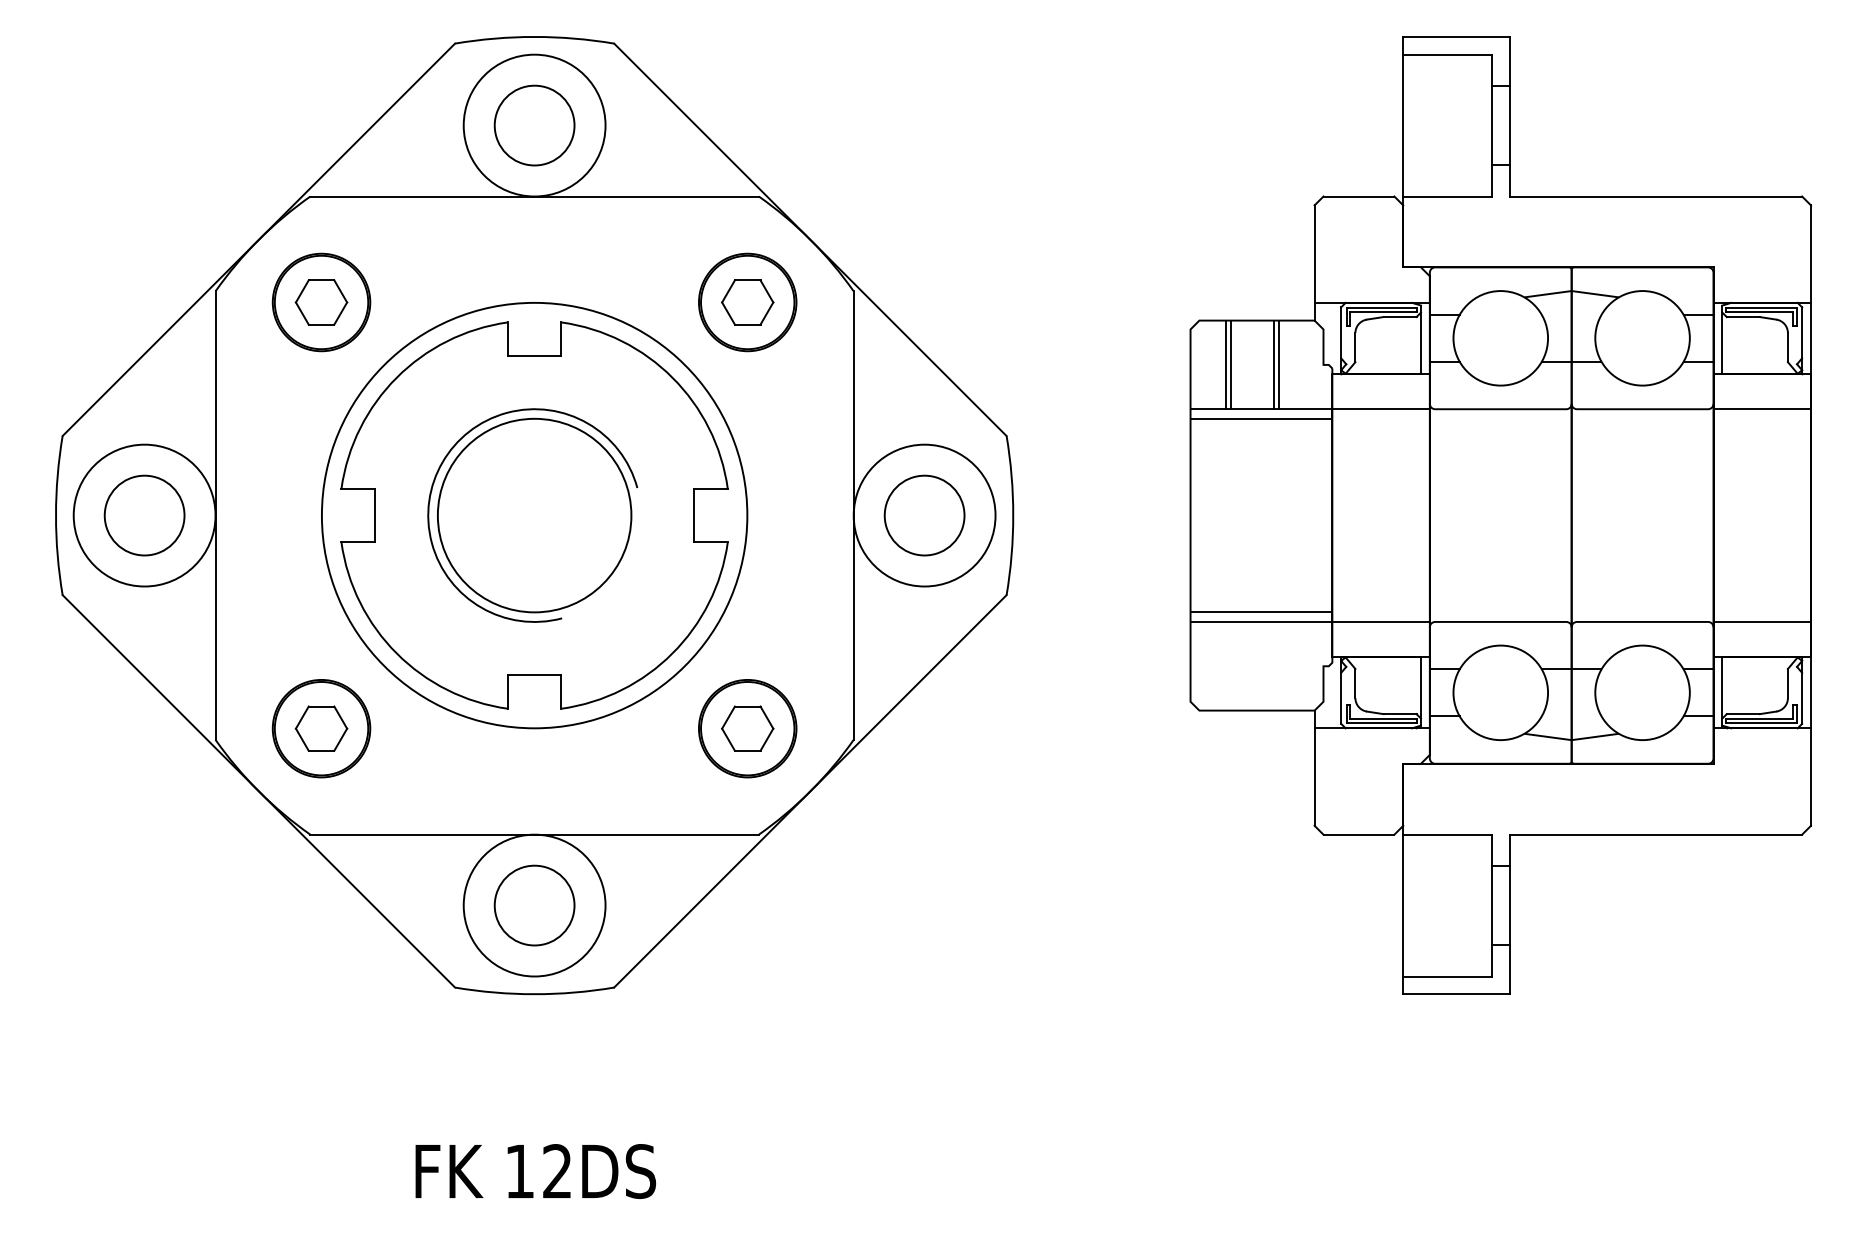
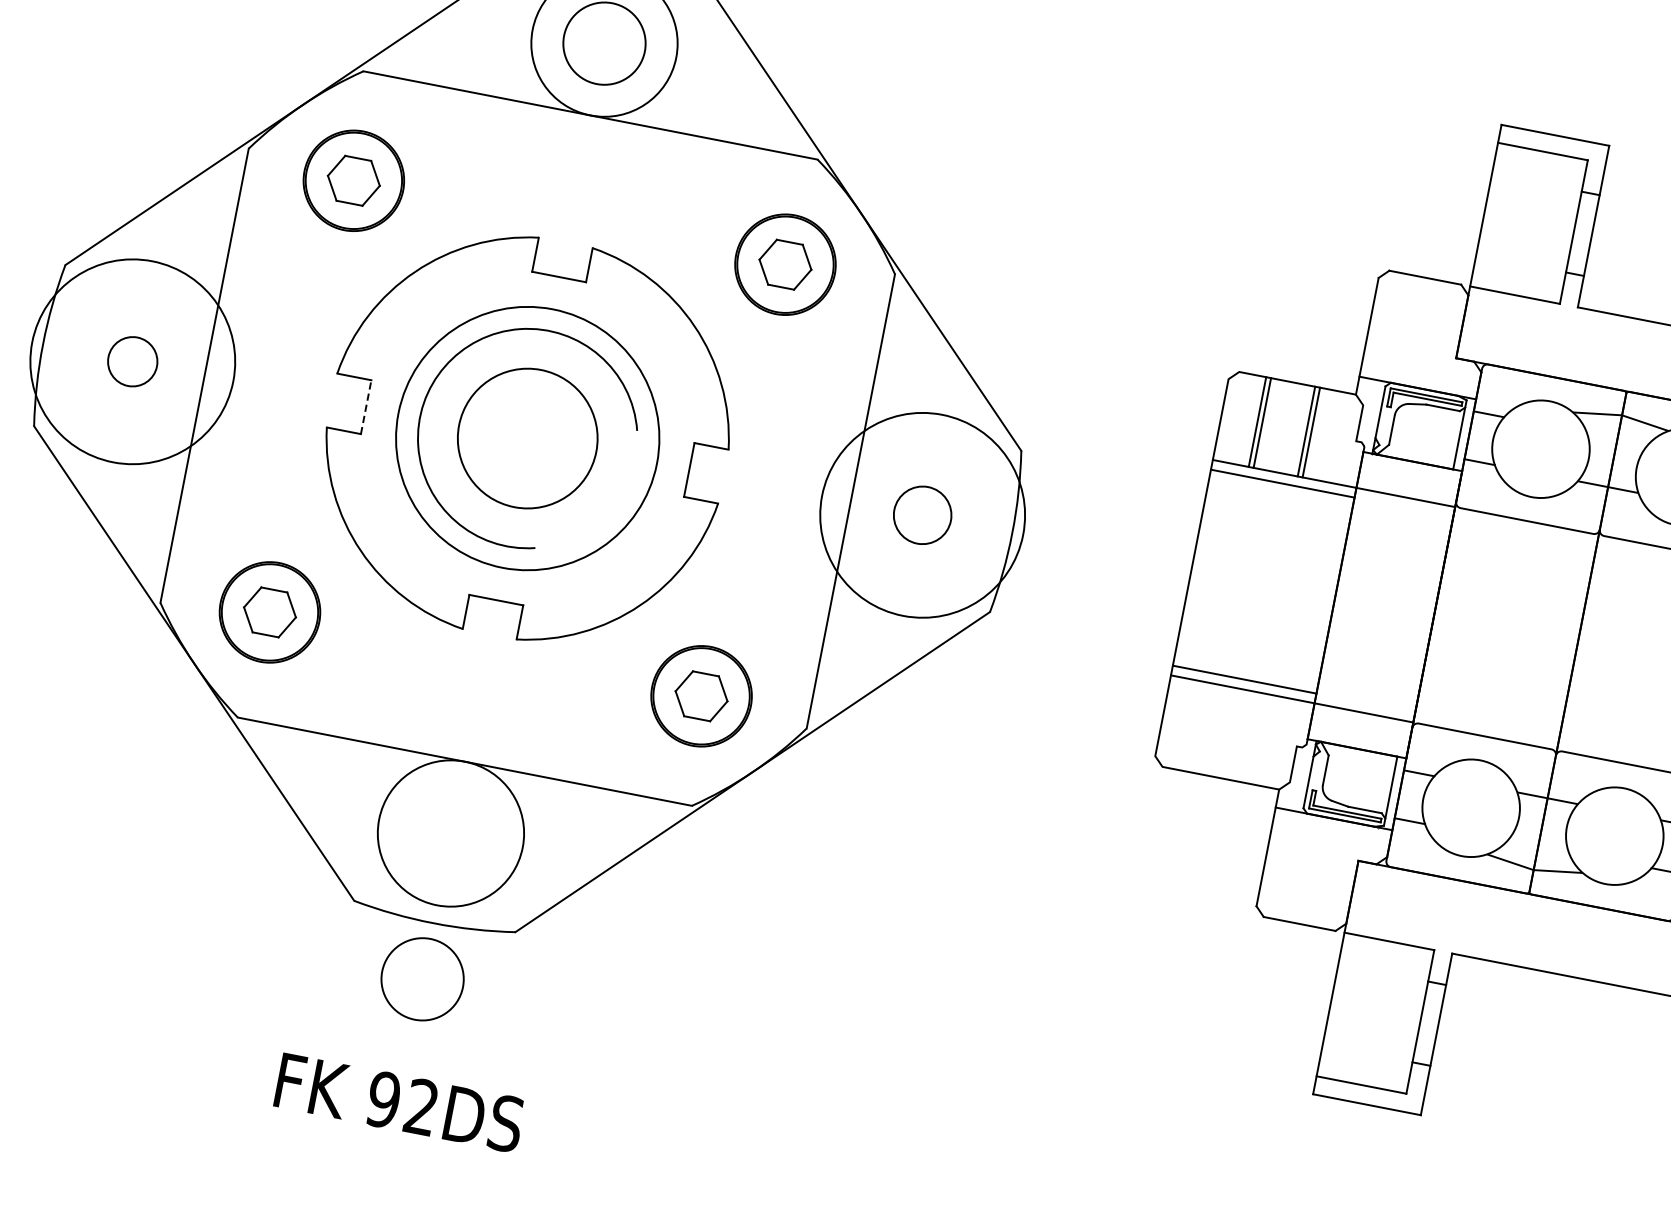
circle: (144, 515) -> (132, 361), size x0.6
circle: (144, 515) -> (132, 361), size x1.4
line: (375, 515) -> (366, 407), solid -> dashed
circle: (534, 515) -> (527, 438), size x0.6
circle: (534, 515) -> (527, 438), size x0.7
circle: (924, 515) -> (922, 515), size x0.7
circle: (924, 515) -> (922, 515), size x1.4
circle: (534, 905) -> (422, 979), moved
text: (519, 1171) -> (383, 1099), 12DS -> 92DS

